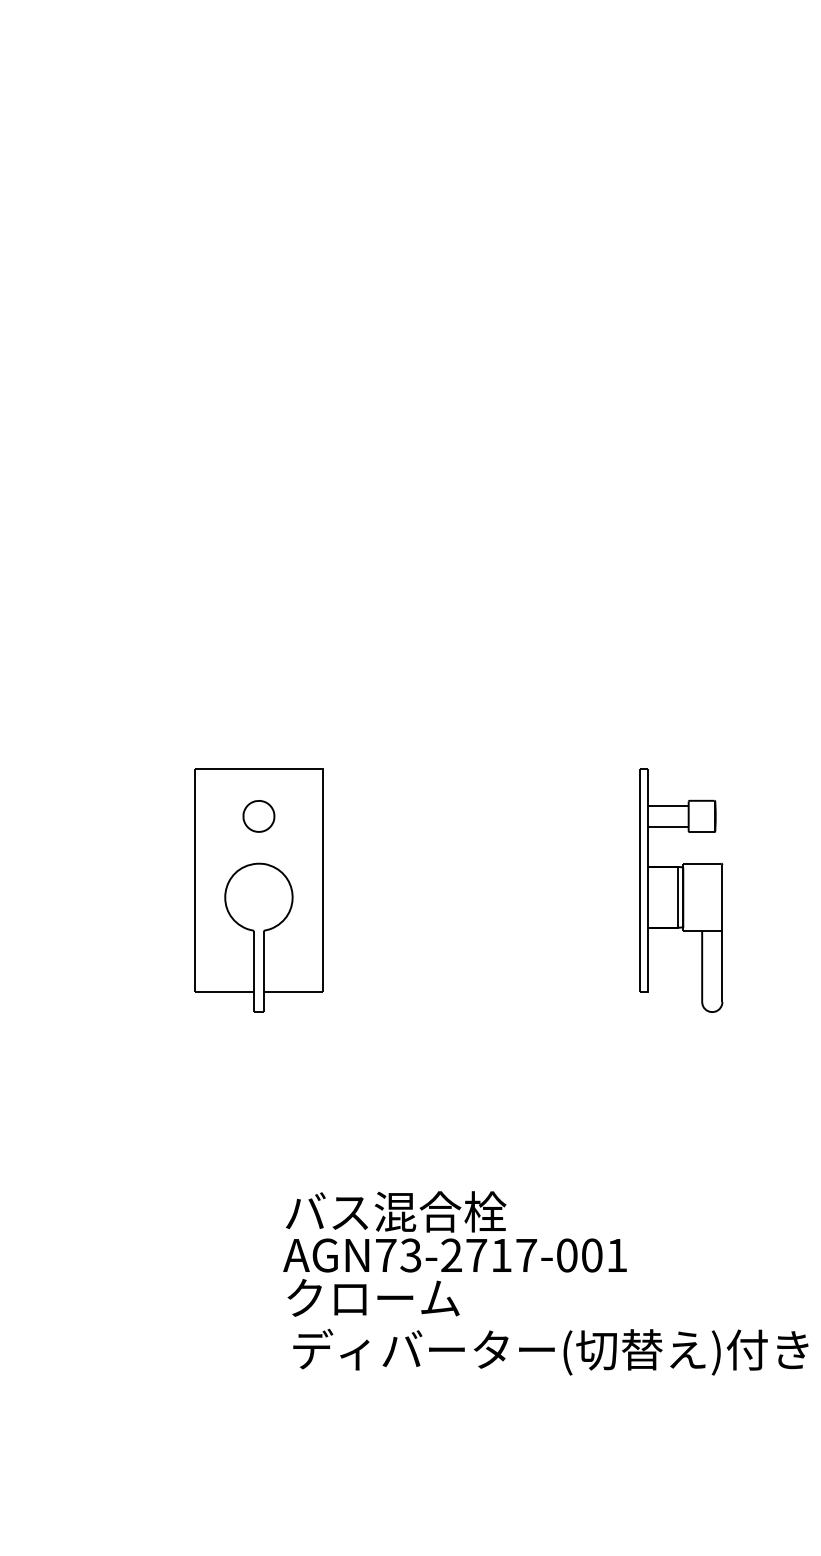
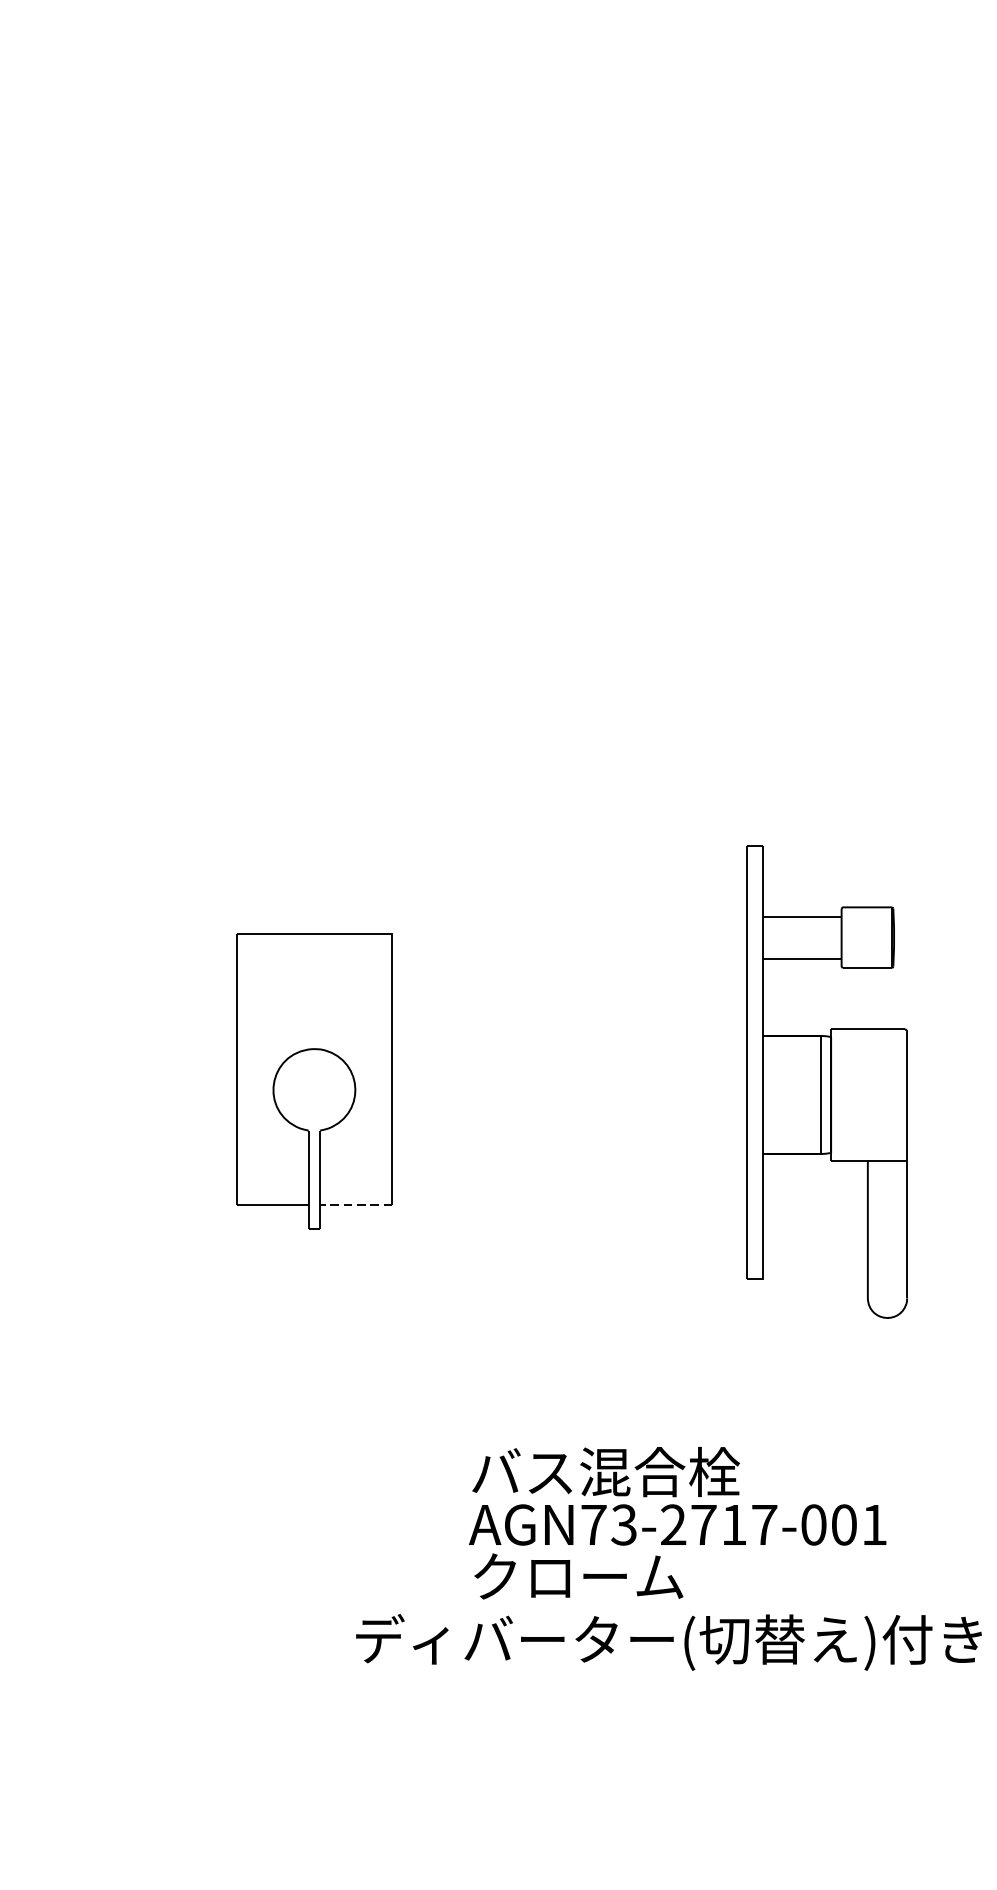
part: (258, 816) -> (313, 991), removed
part: (681, 890) -> (827, 1081), size x1.6
line: (293, 991) -> (356, 1204), solid -> dashed
text: (454, 1253) -> (677, 1522), moved

